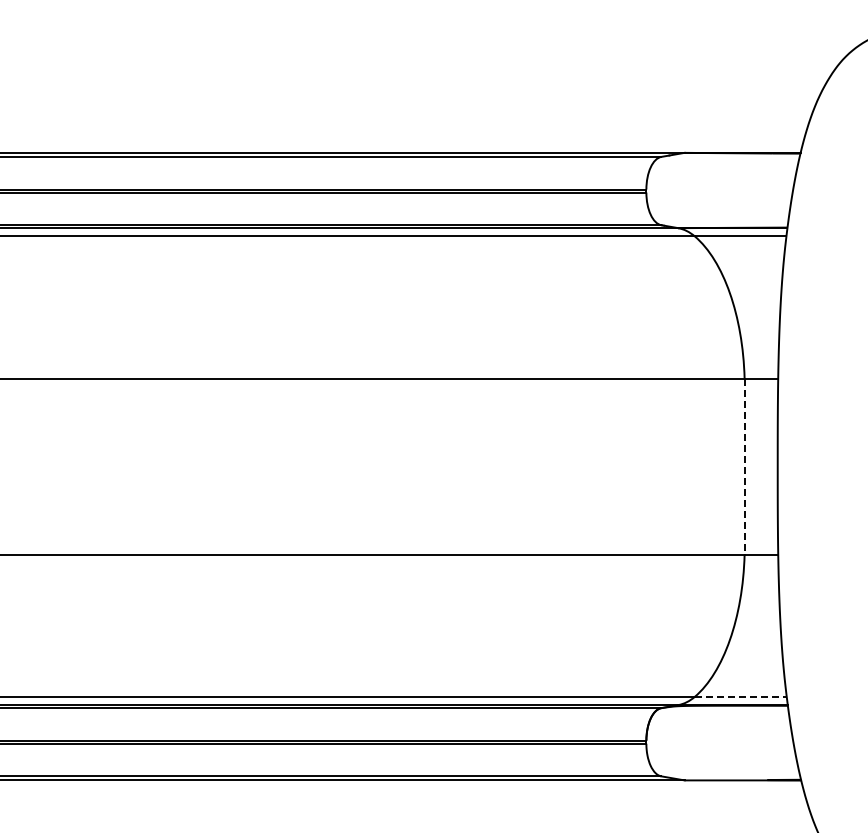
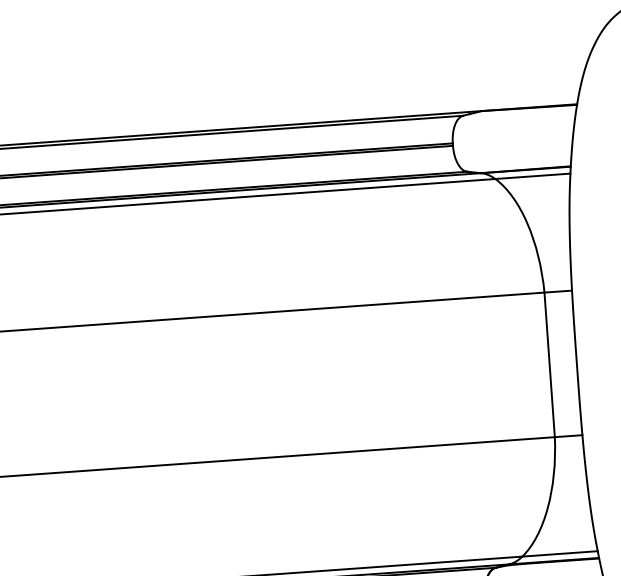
line: (744, 467) -> (549, 365), dashed -> solid
line: (740, 696) -> (559, 553), dashed -> solid

